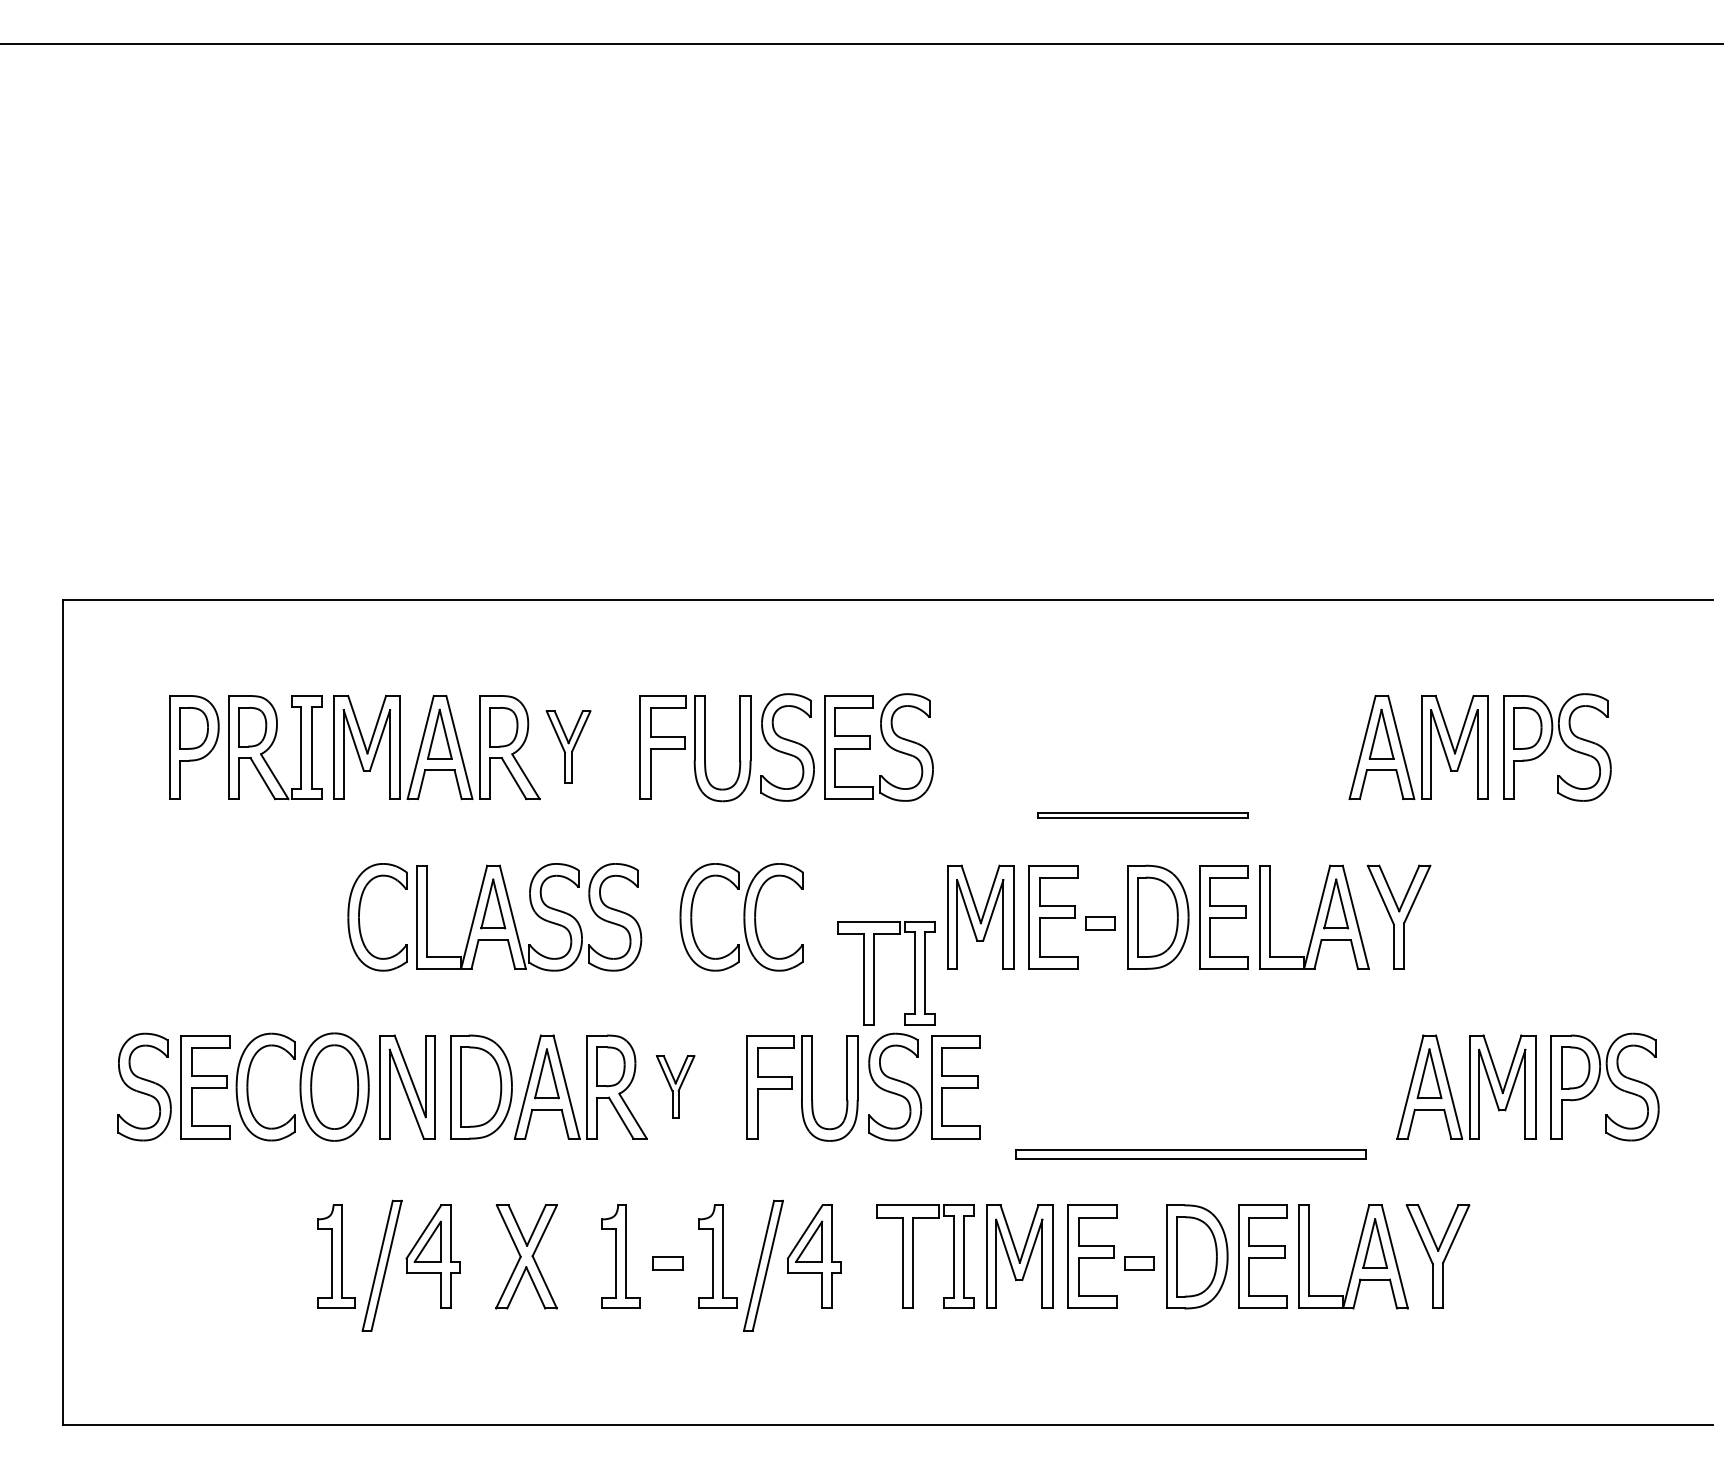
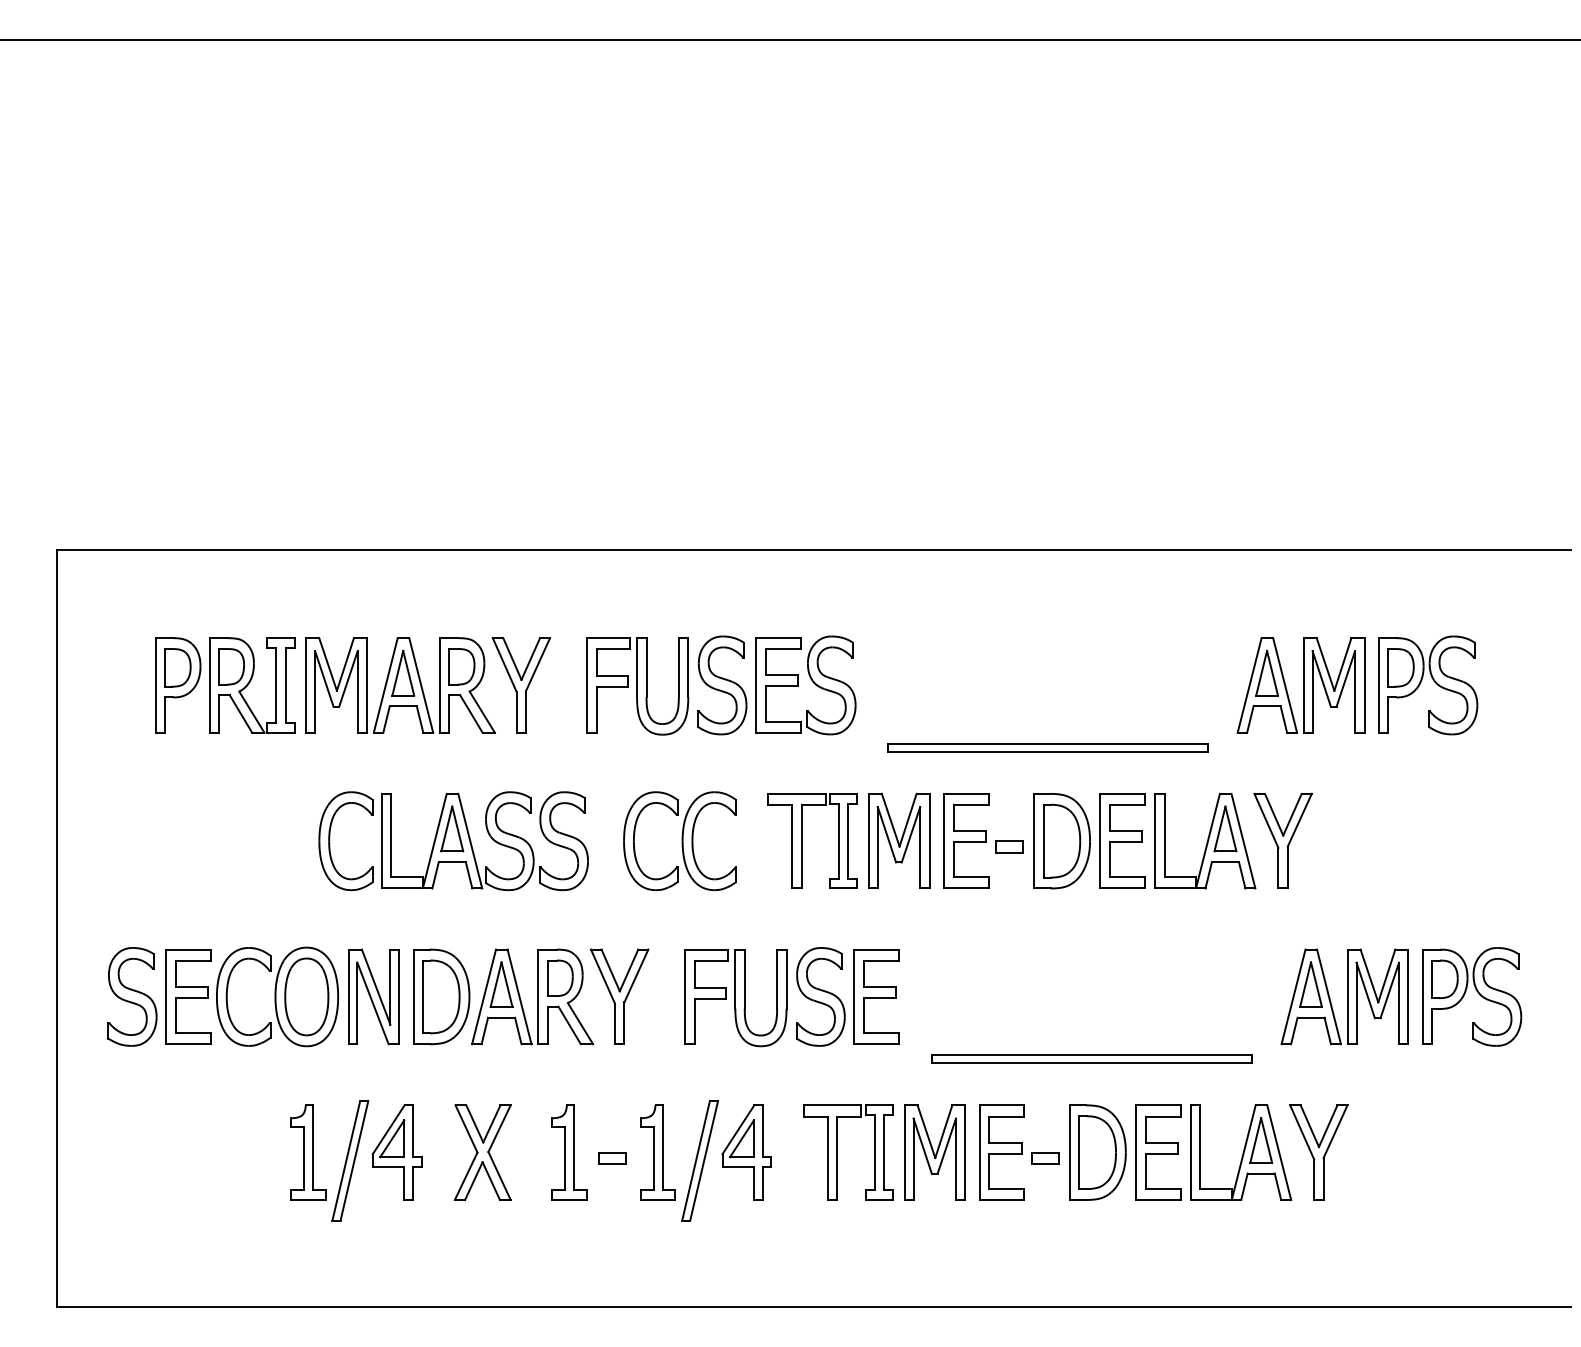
part: (568, 746) -> (521, 684), size x1.43
part: (1142, 815) -> (1047, 747), size x1.67
part: (874, 973) -> (801, 841), moved
part: (675, 1086) -> (619, 996), size x1.67

